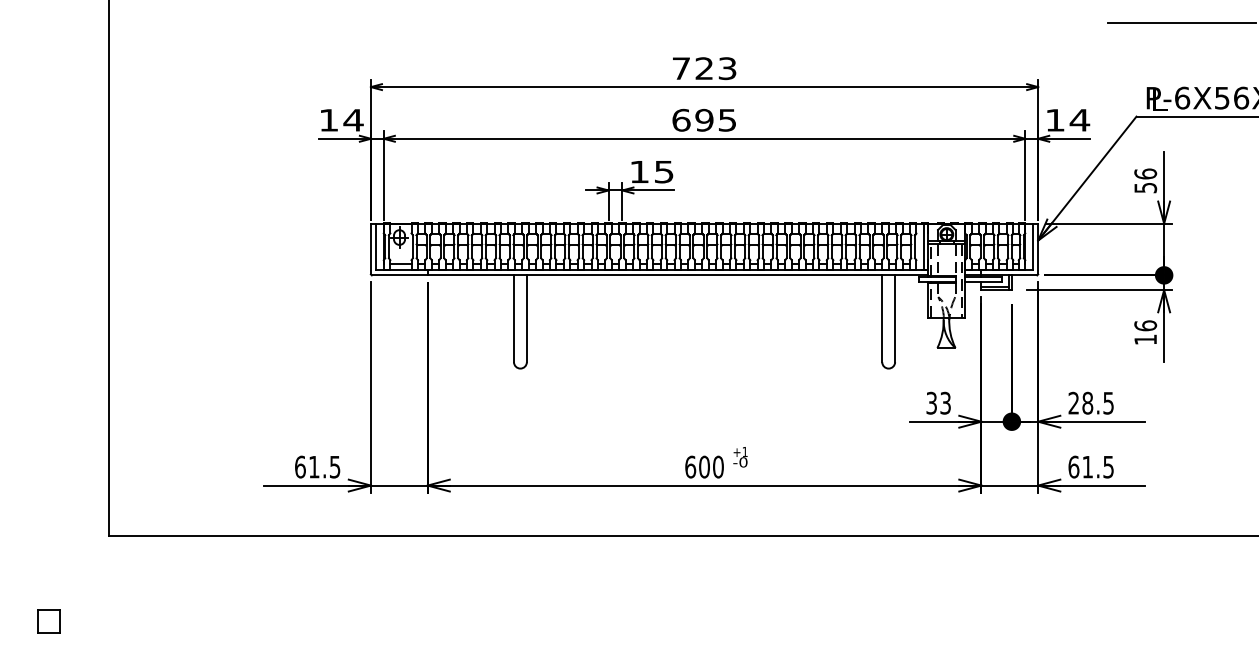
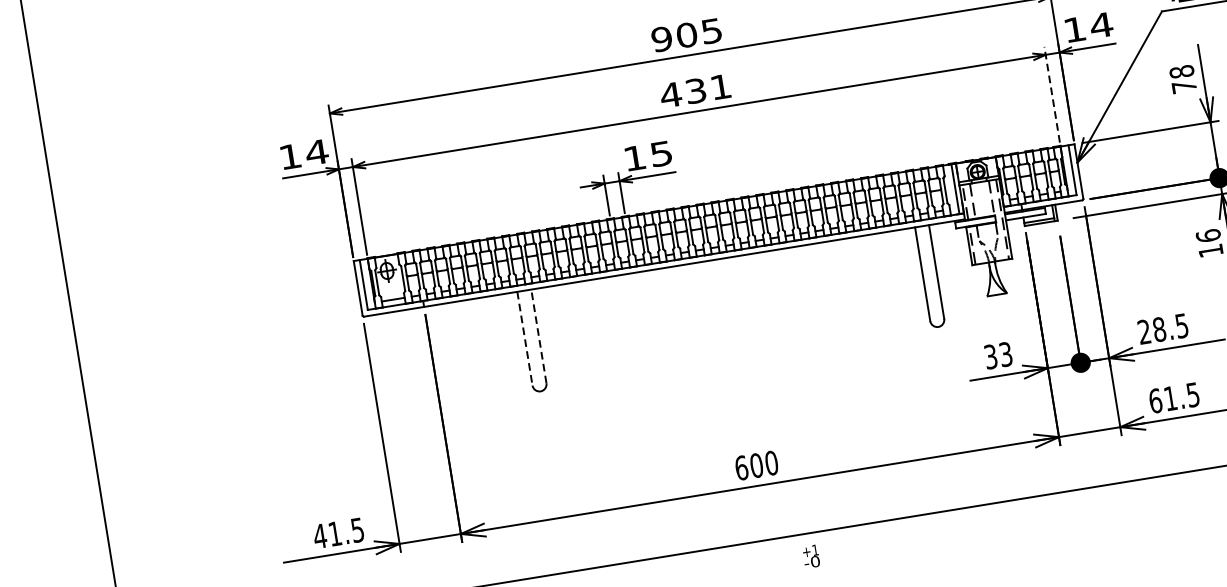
text: (704, 68) -> (686, 35), 723 -> 905
text: (703, 119) -> (694, 90), 695 -> 431
line: (1025, 175) -> (1052, 94), solid -> dashed
text: (1145, 180) -> (1182, 78), 56 -> 78
line: (526, 318) -> (538, 336), solid -> dashed
line: (513, 319) -> (524, 339), solid -> dashed
text: (740, 457) -> (811, 556), moved
text: (300, 466) -> (320, 535), 61.5 -> 41.5

